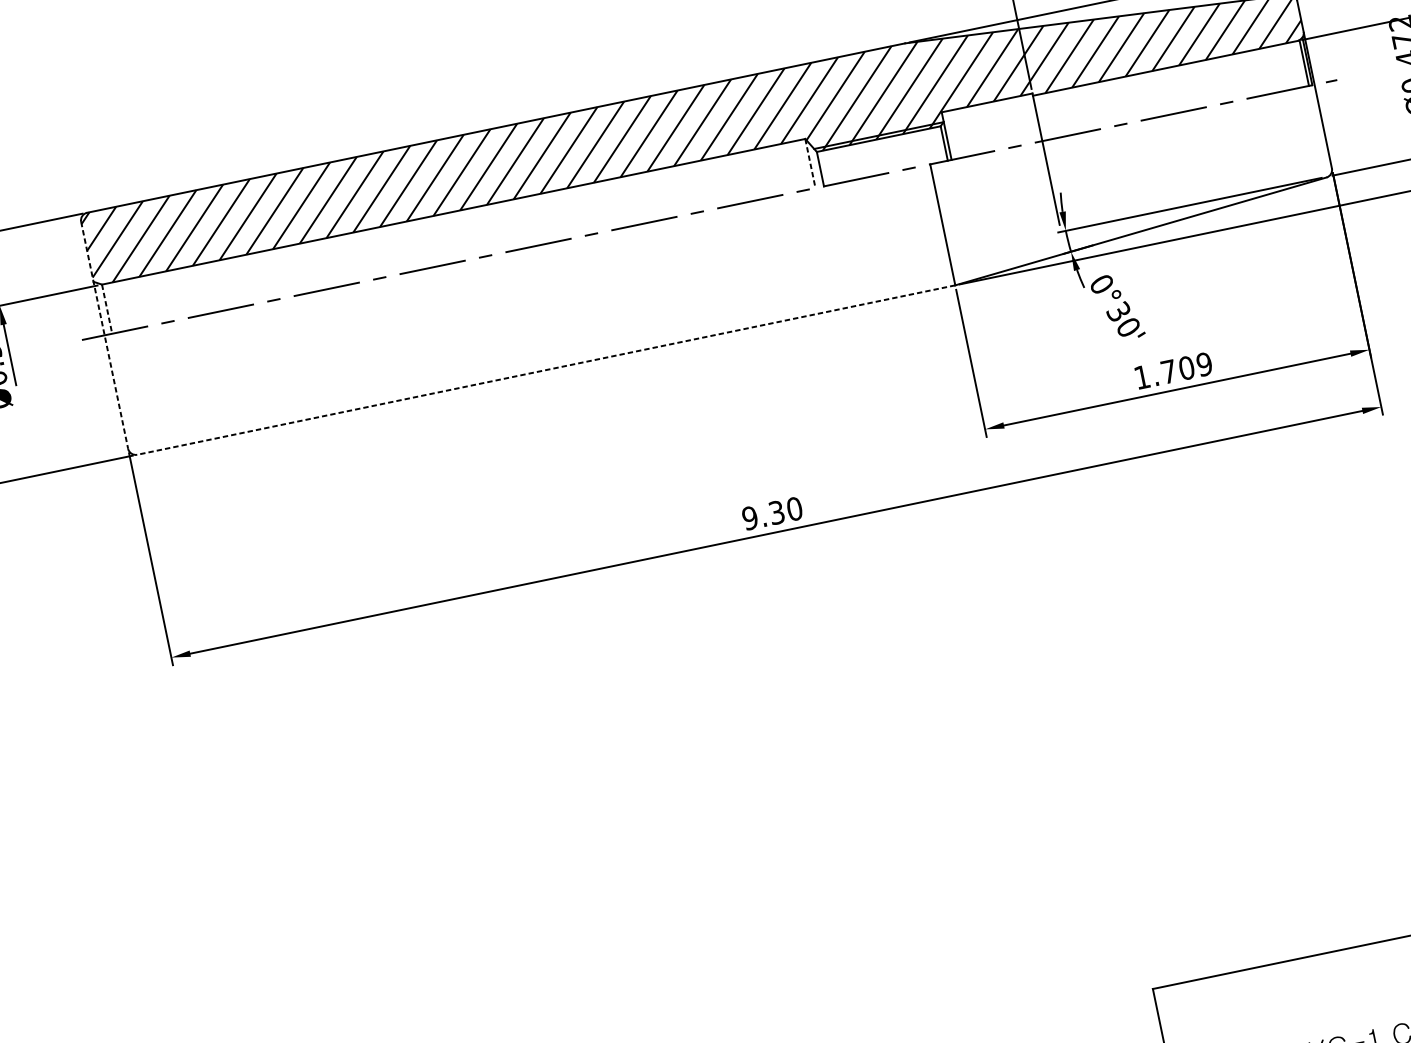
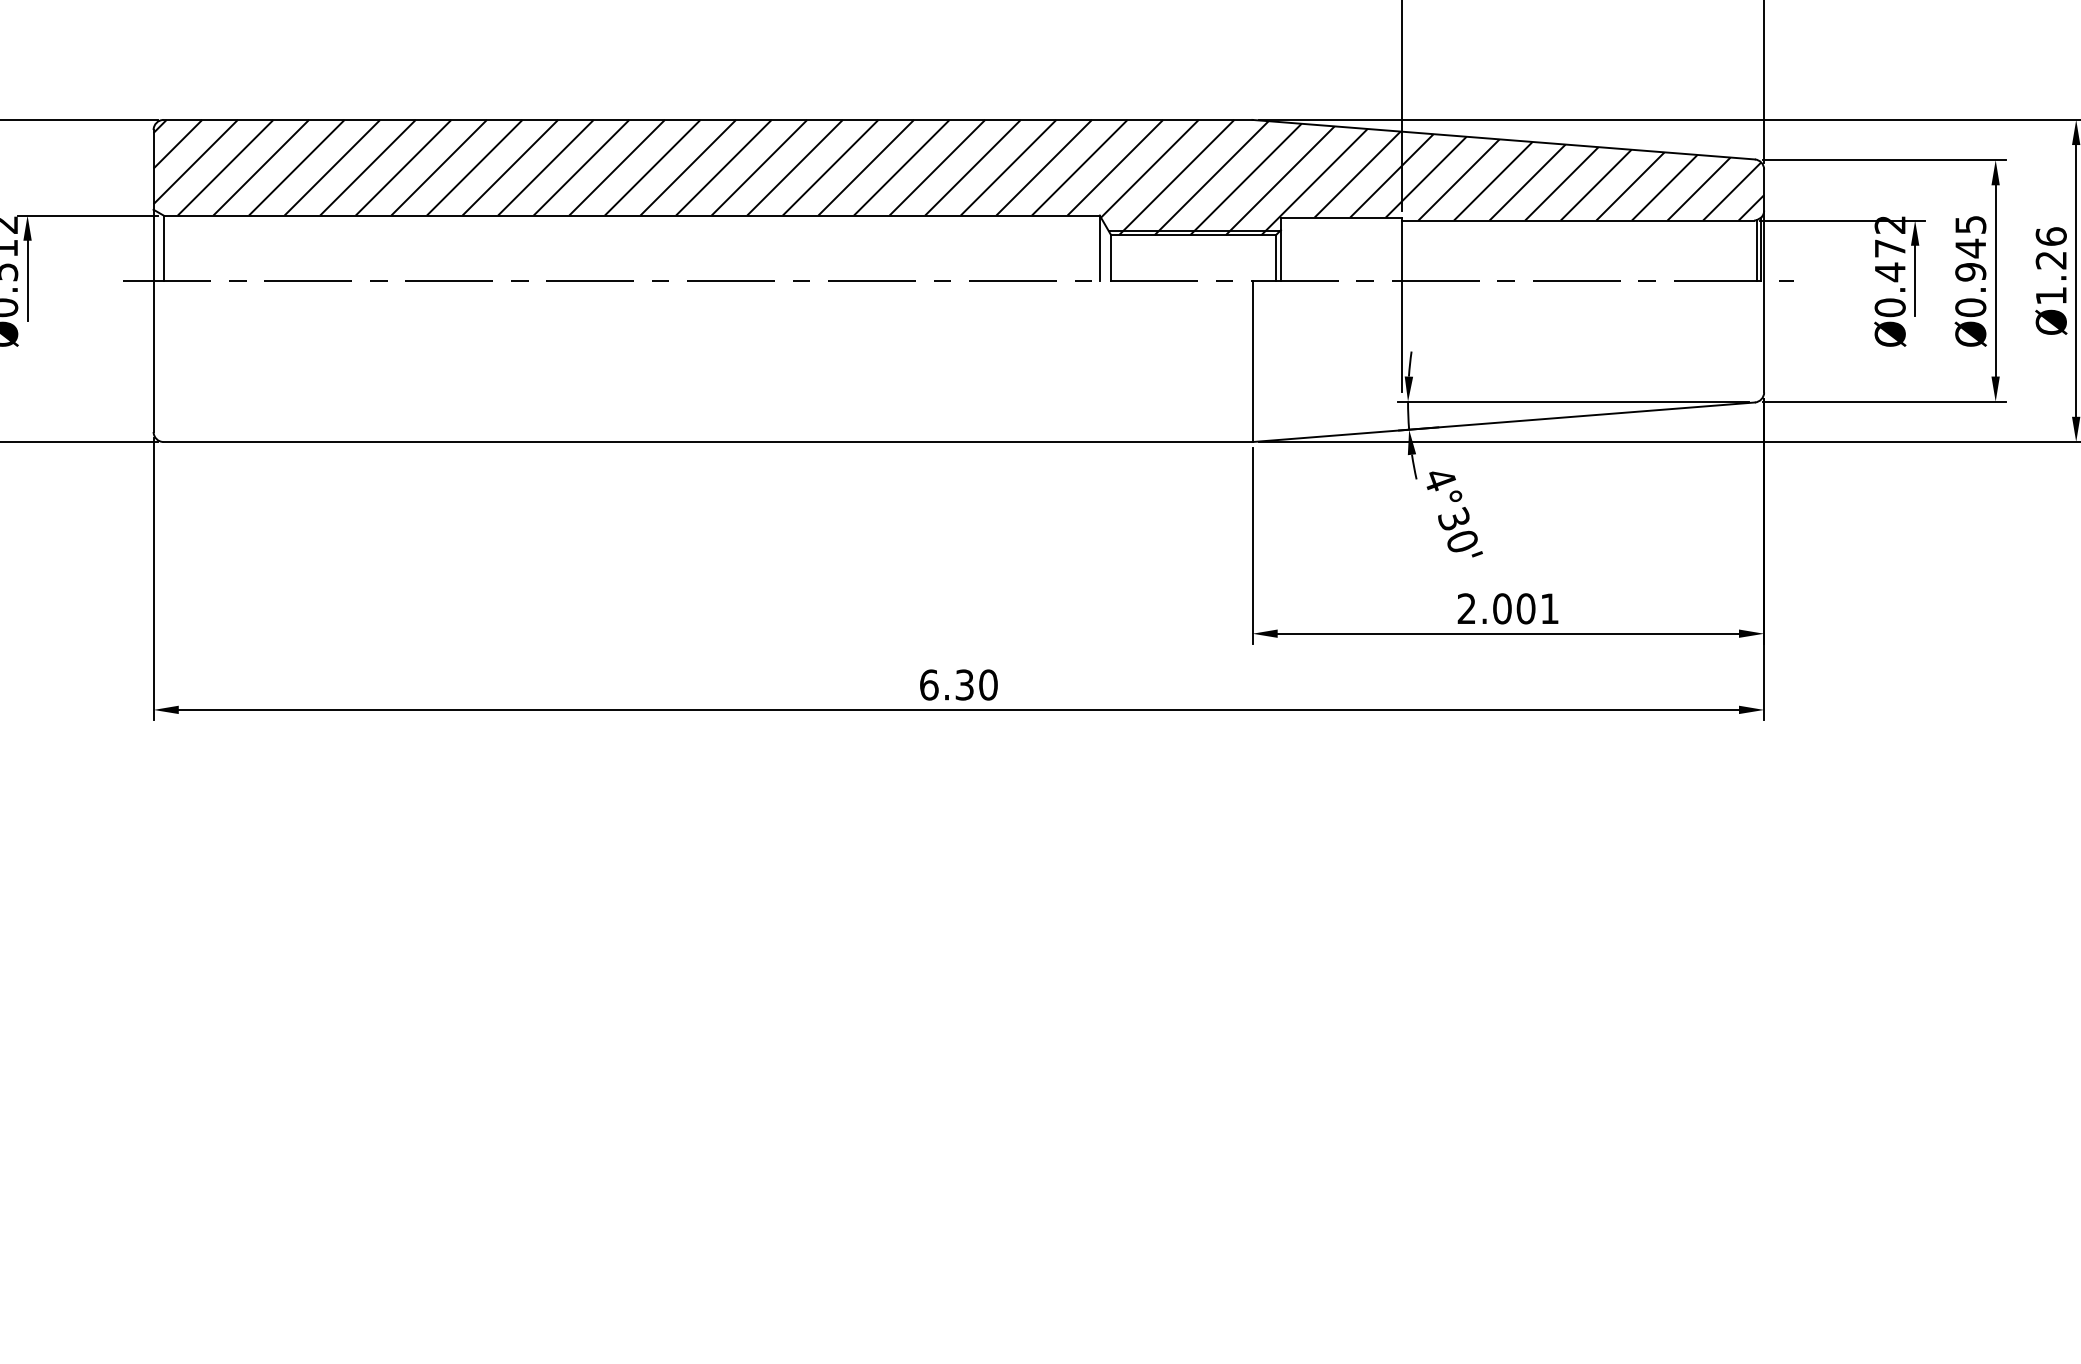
line: (810, 163) -> (1099, 248), dashed -> solid
text: (1101, 284) -> (1439, 479), 0°30' -> 4°30'
line: (107, 309) -> (163, 248), dashed -> solid
line: (104, 334) -> (153, 280), dashed -> solid
line: (545, 370) -> (707, 442), dashed -> solid
text: (1173, 370) -> (1508, 608), 1.709 -> 2.001
text: (749, 517) -> (928, 684), 9.30 -> 6.30

